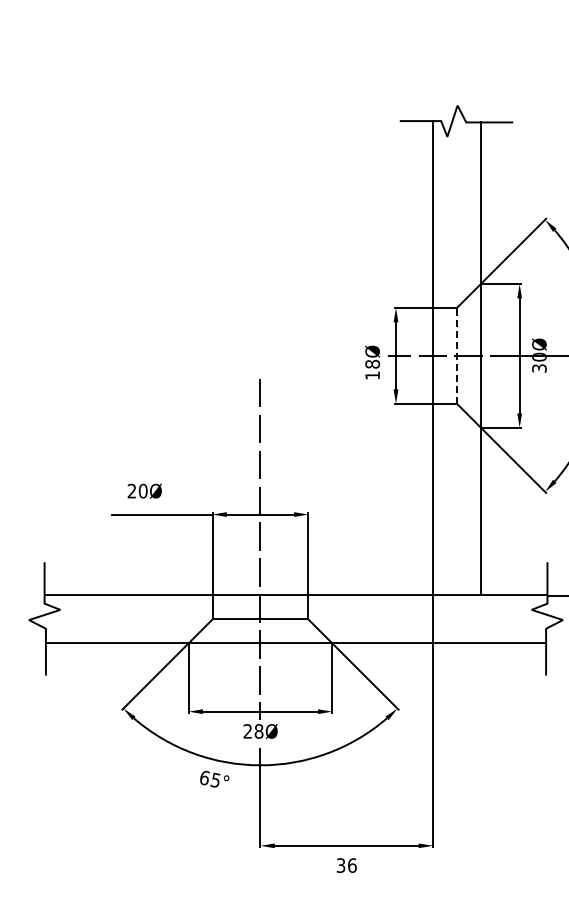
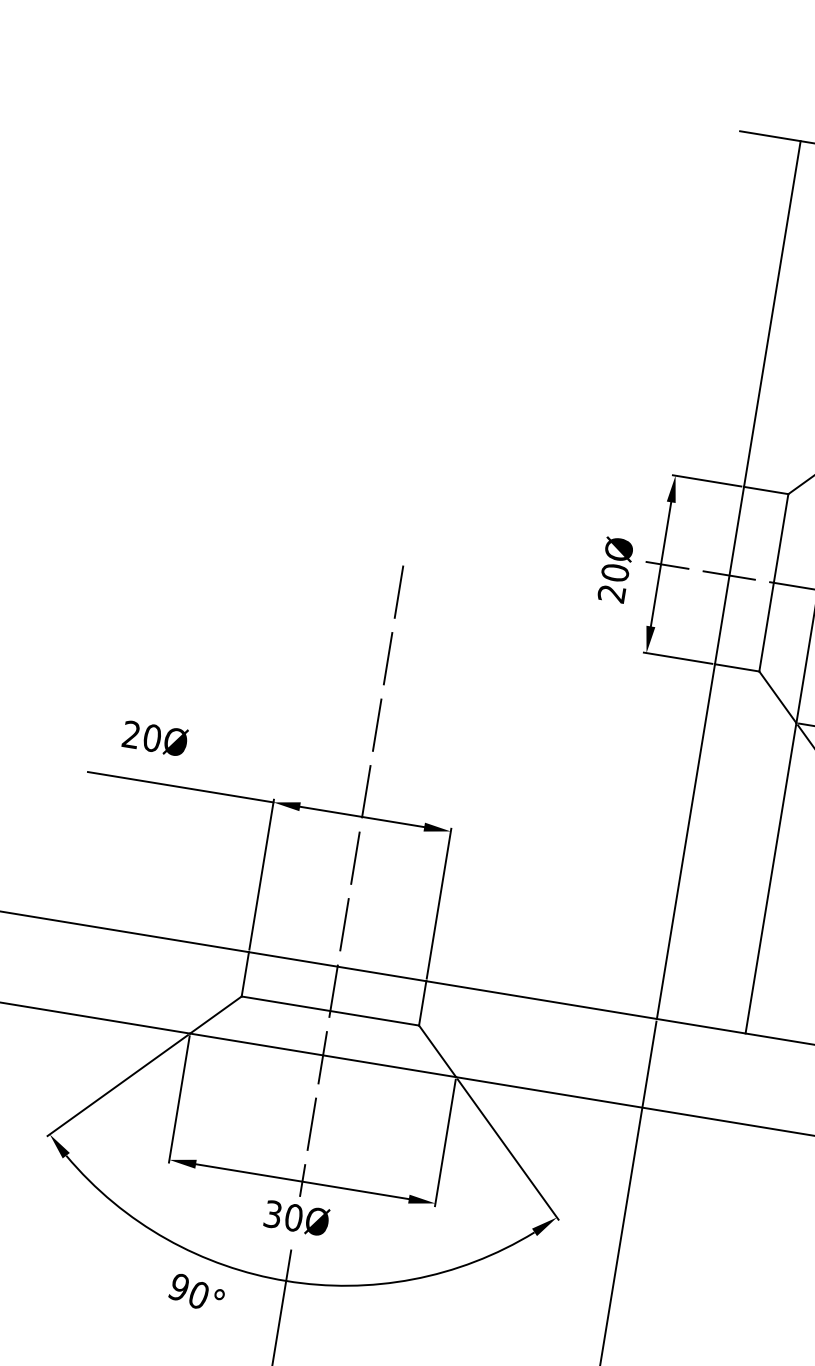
line: (456, 355) -> (773, 582), dashed -> solid
text: (372, 369) -> (613, 582), 18Ø -> 20Ø
text: (253, 731) -> (283, 1216), 28Ø -> 30Ø
text: (209, 778) -> (187, 1289), 65° -> 90°

